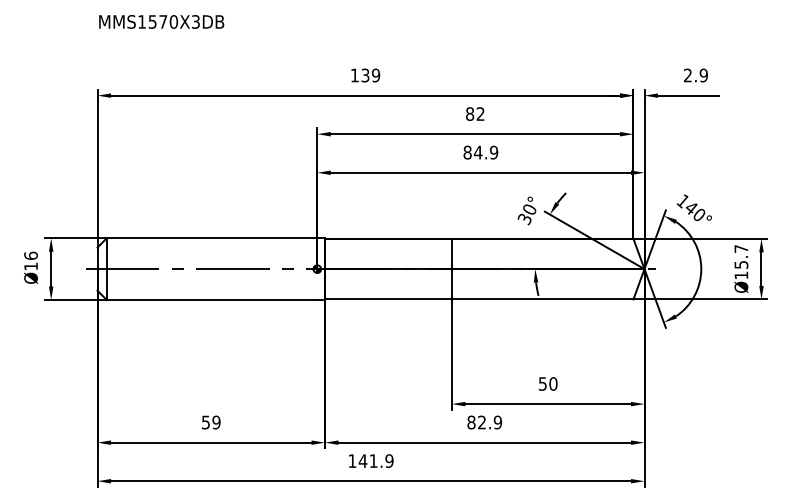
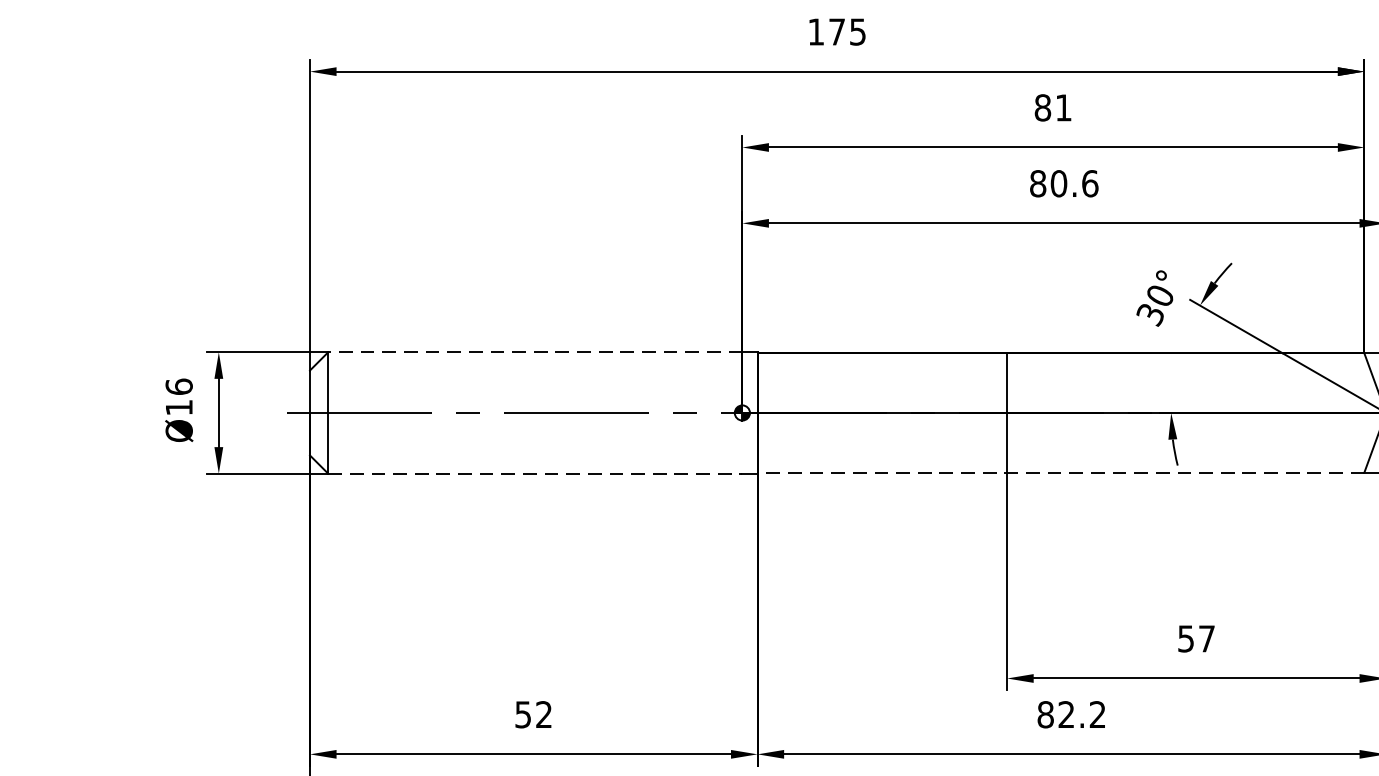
text: (370, 75) -> (847, 31), 139 -> 175
text: (480, 113) -> (1063, 106), 82 -> 81
text: (485, 152) -> (1073, 183), 84.9 -> 80.6
line: (211, 238) -> (534, 352), solid -> dashed
line: (478, 299) -> (1059, 472), solid -> dashed
line: (212, 300) -> (536, 474), solid -> dashed
text: (553, 383) -> (1207, 637), 50 -> 57
text: (216, 422) -> (544, 714), 59 -> 52
text: (497, 422) -> (1096, 714), 82.9 -> 82.2

